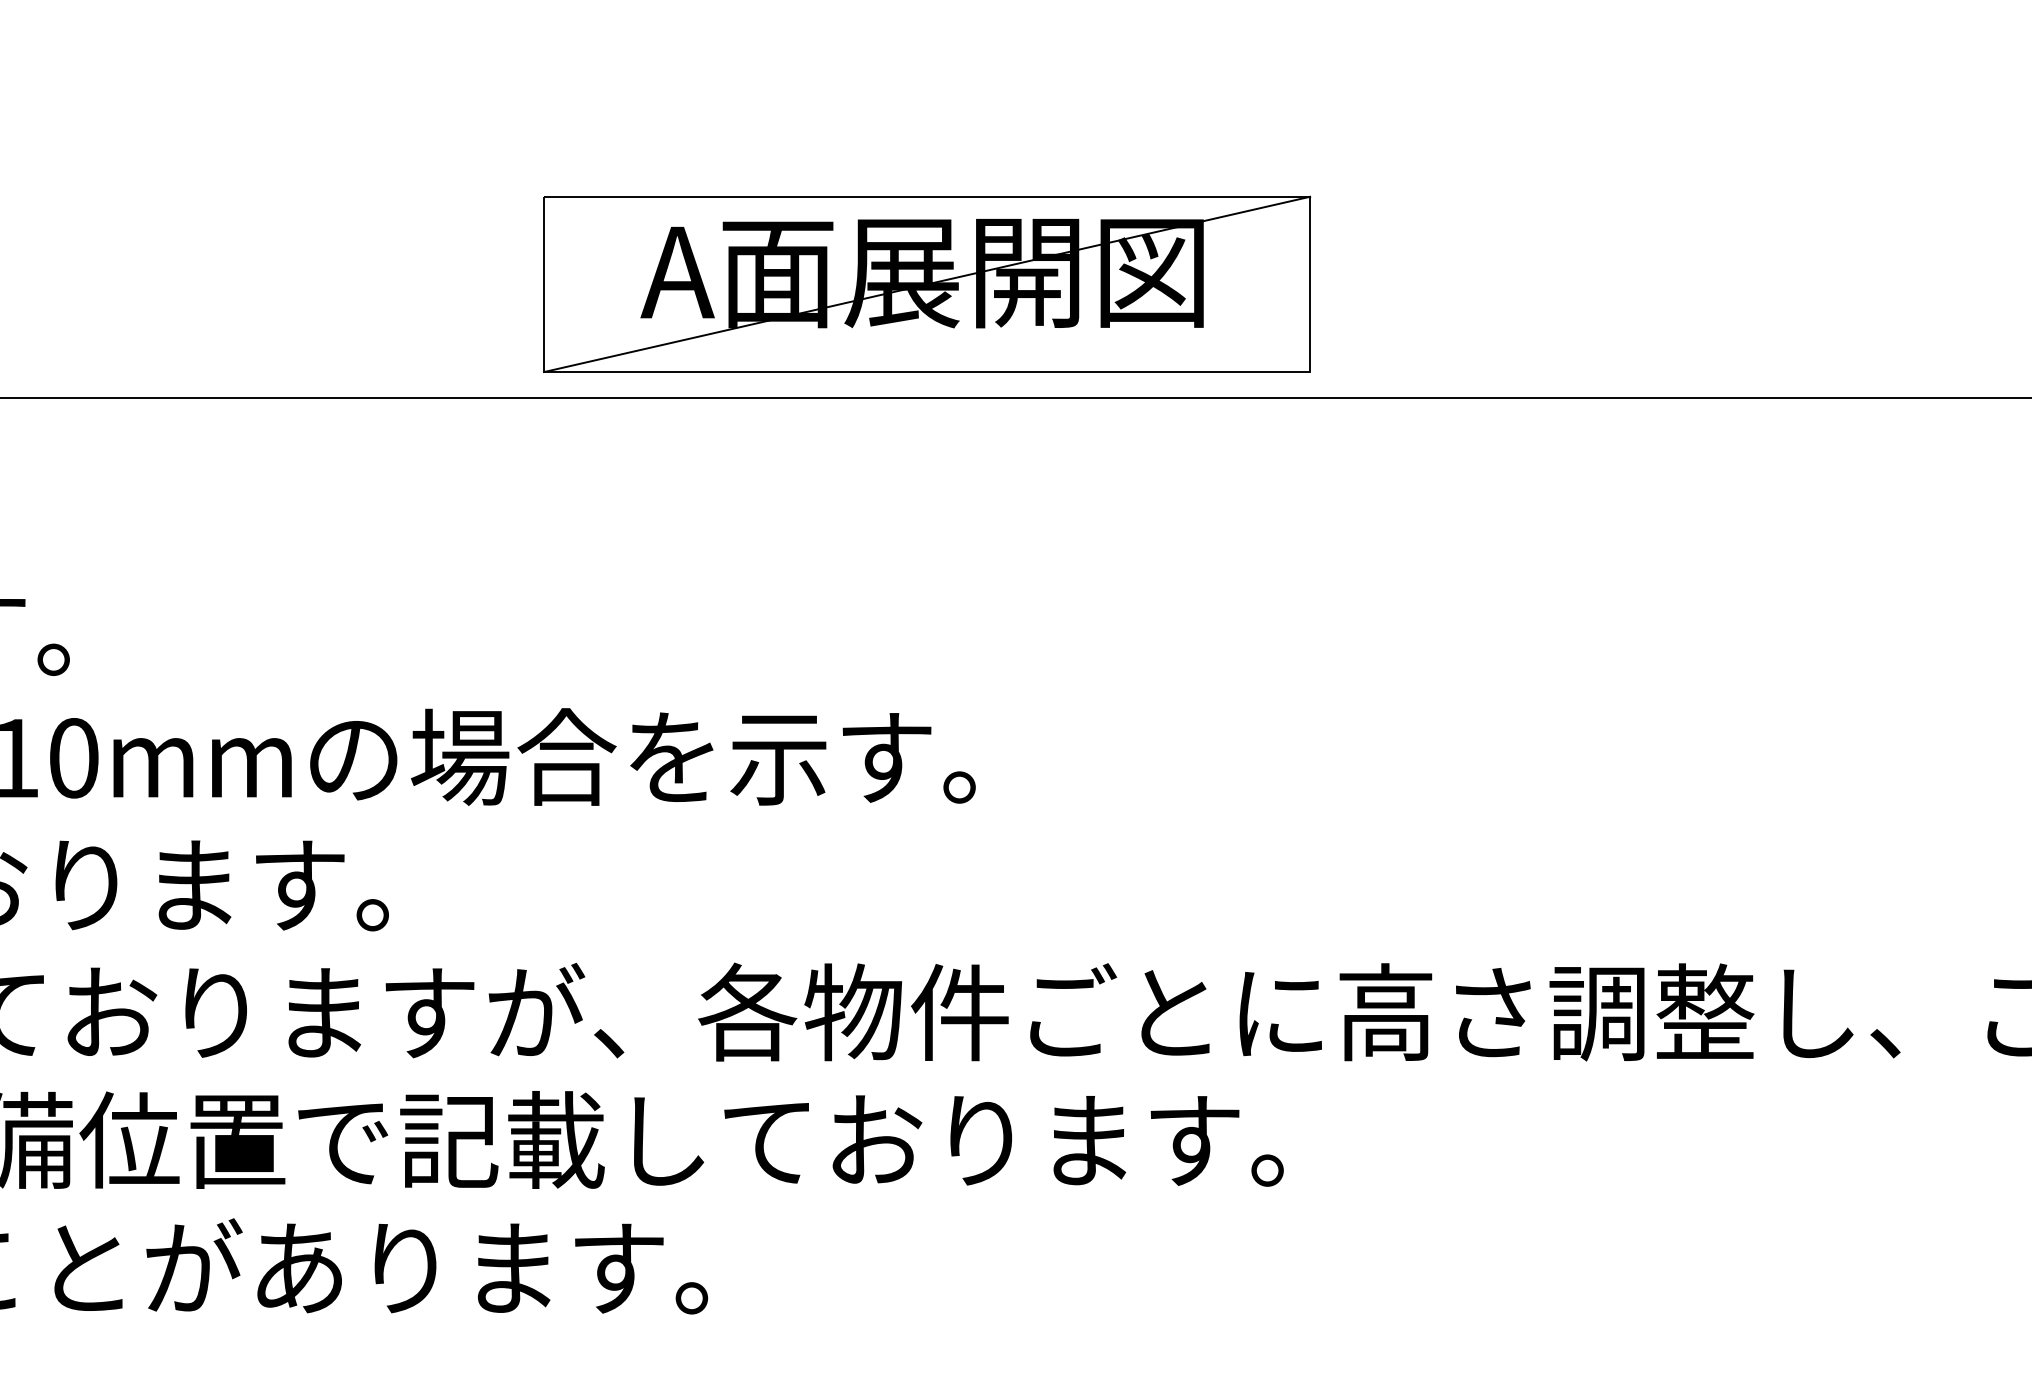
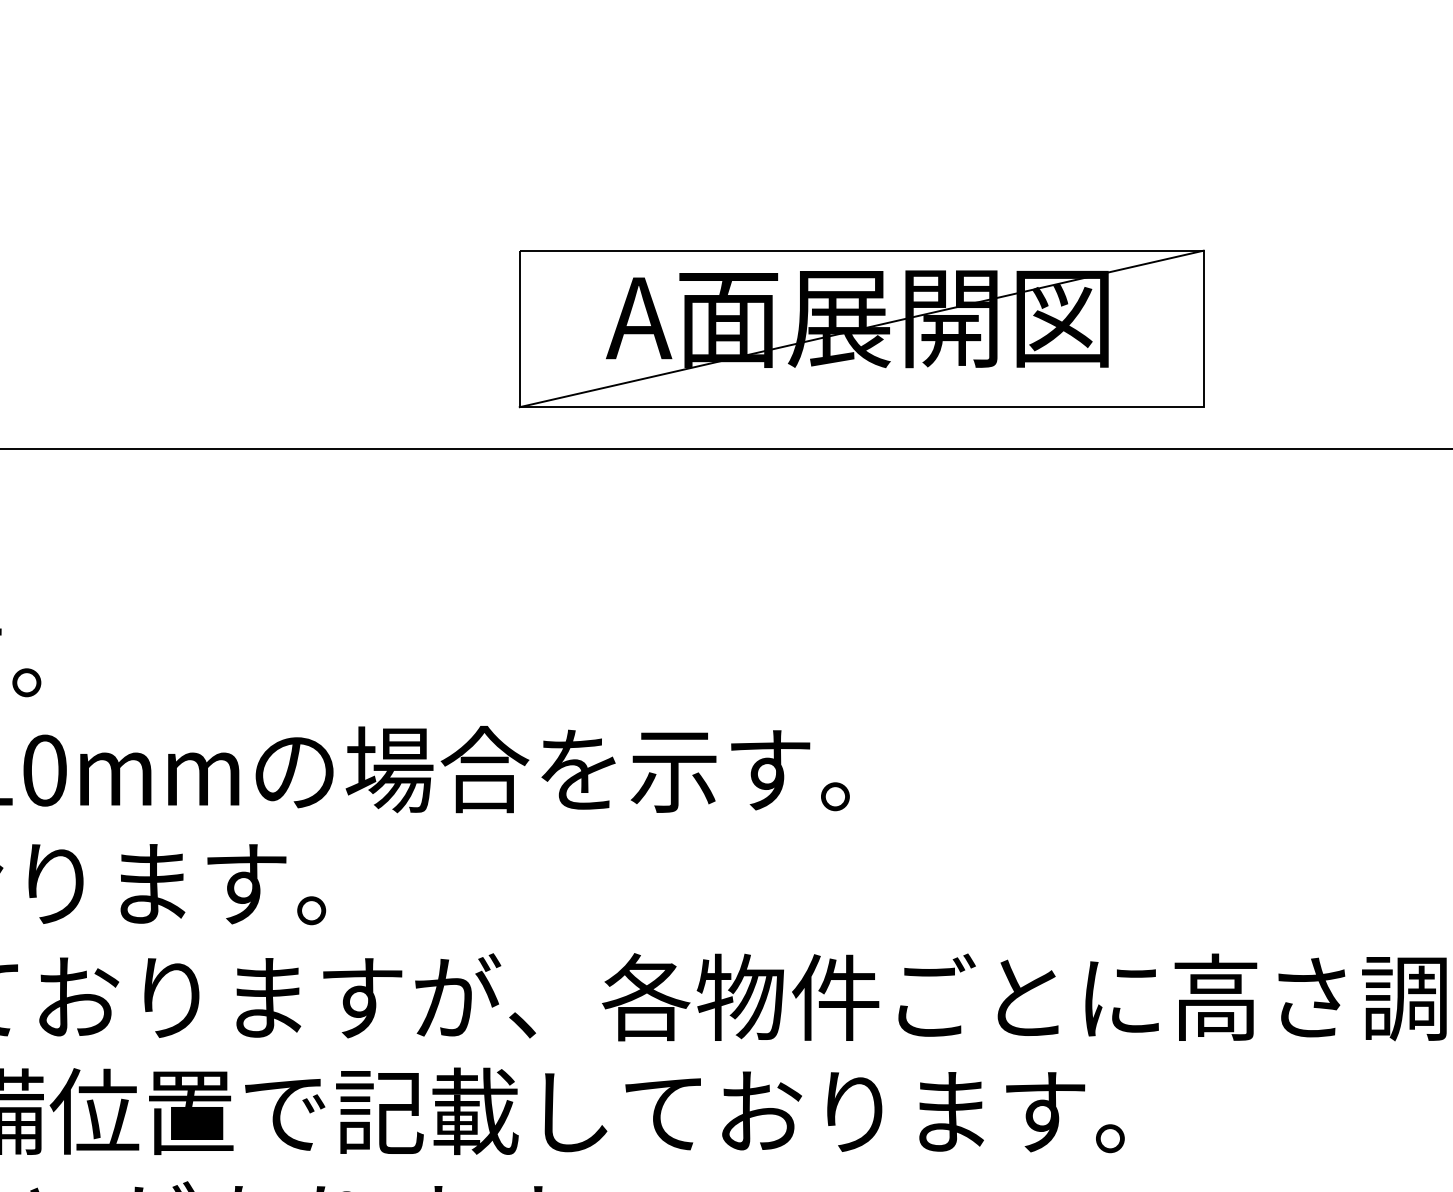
part: (927, 284) -> (862, 328), moved

